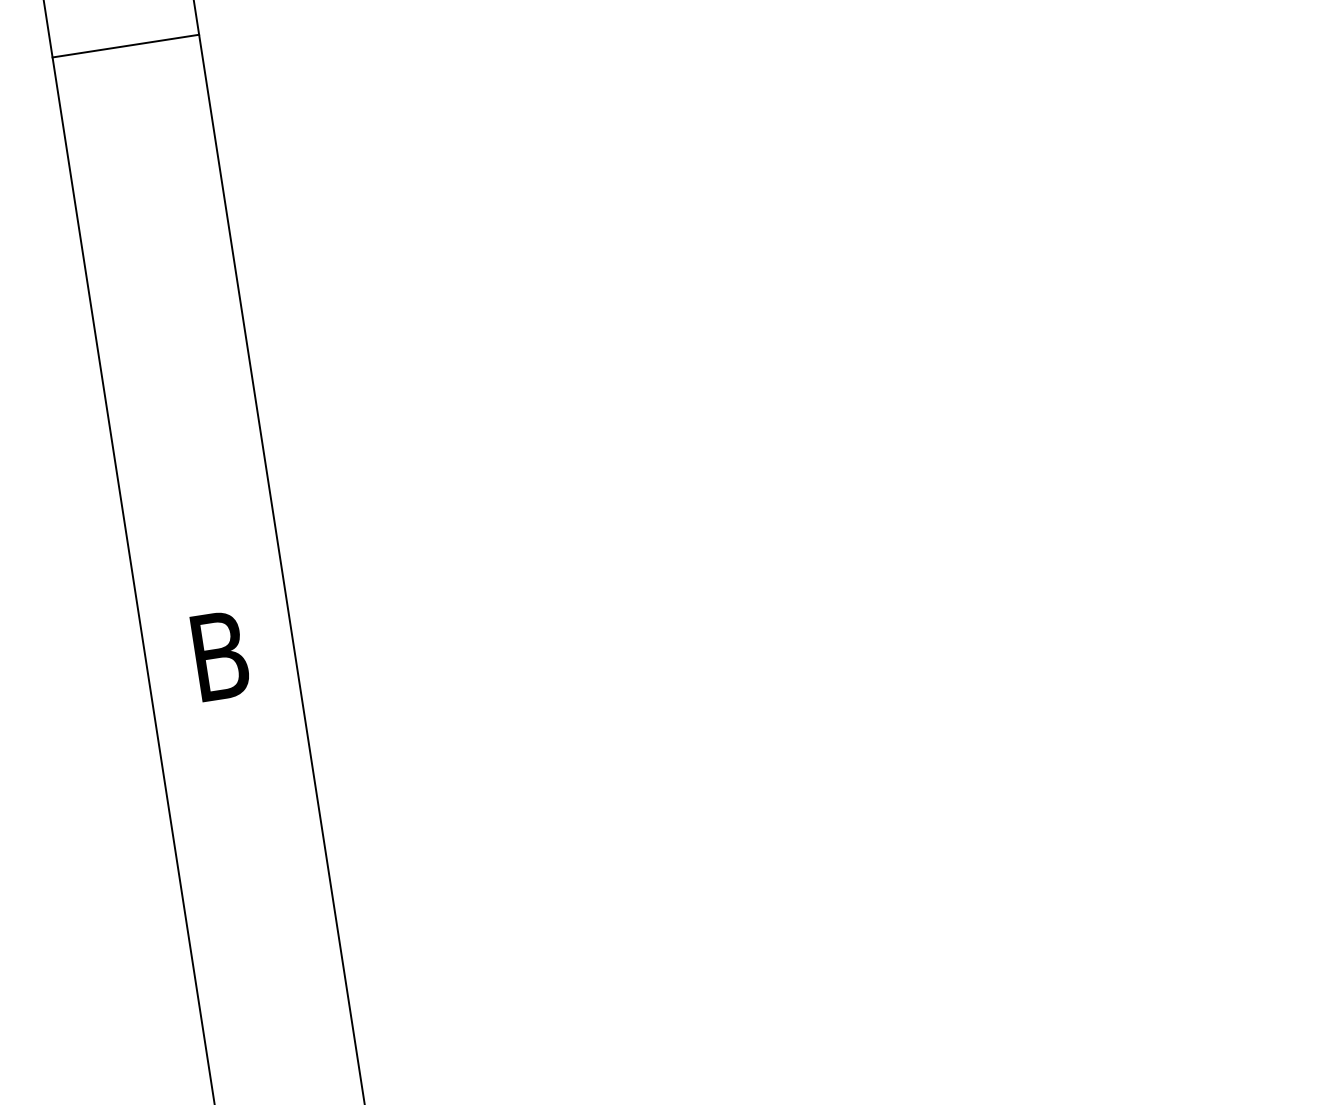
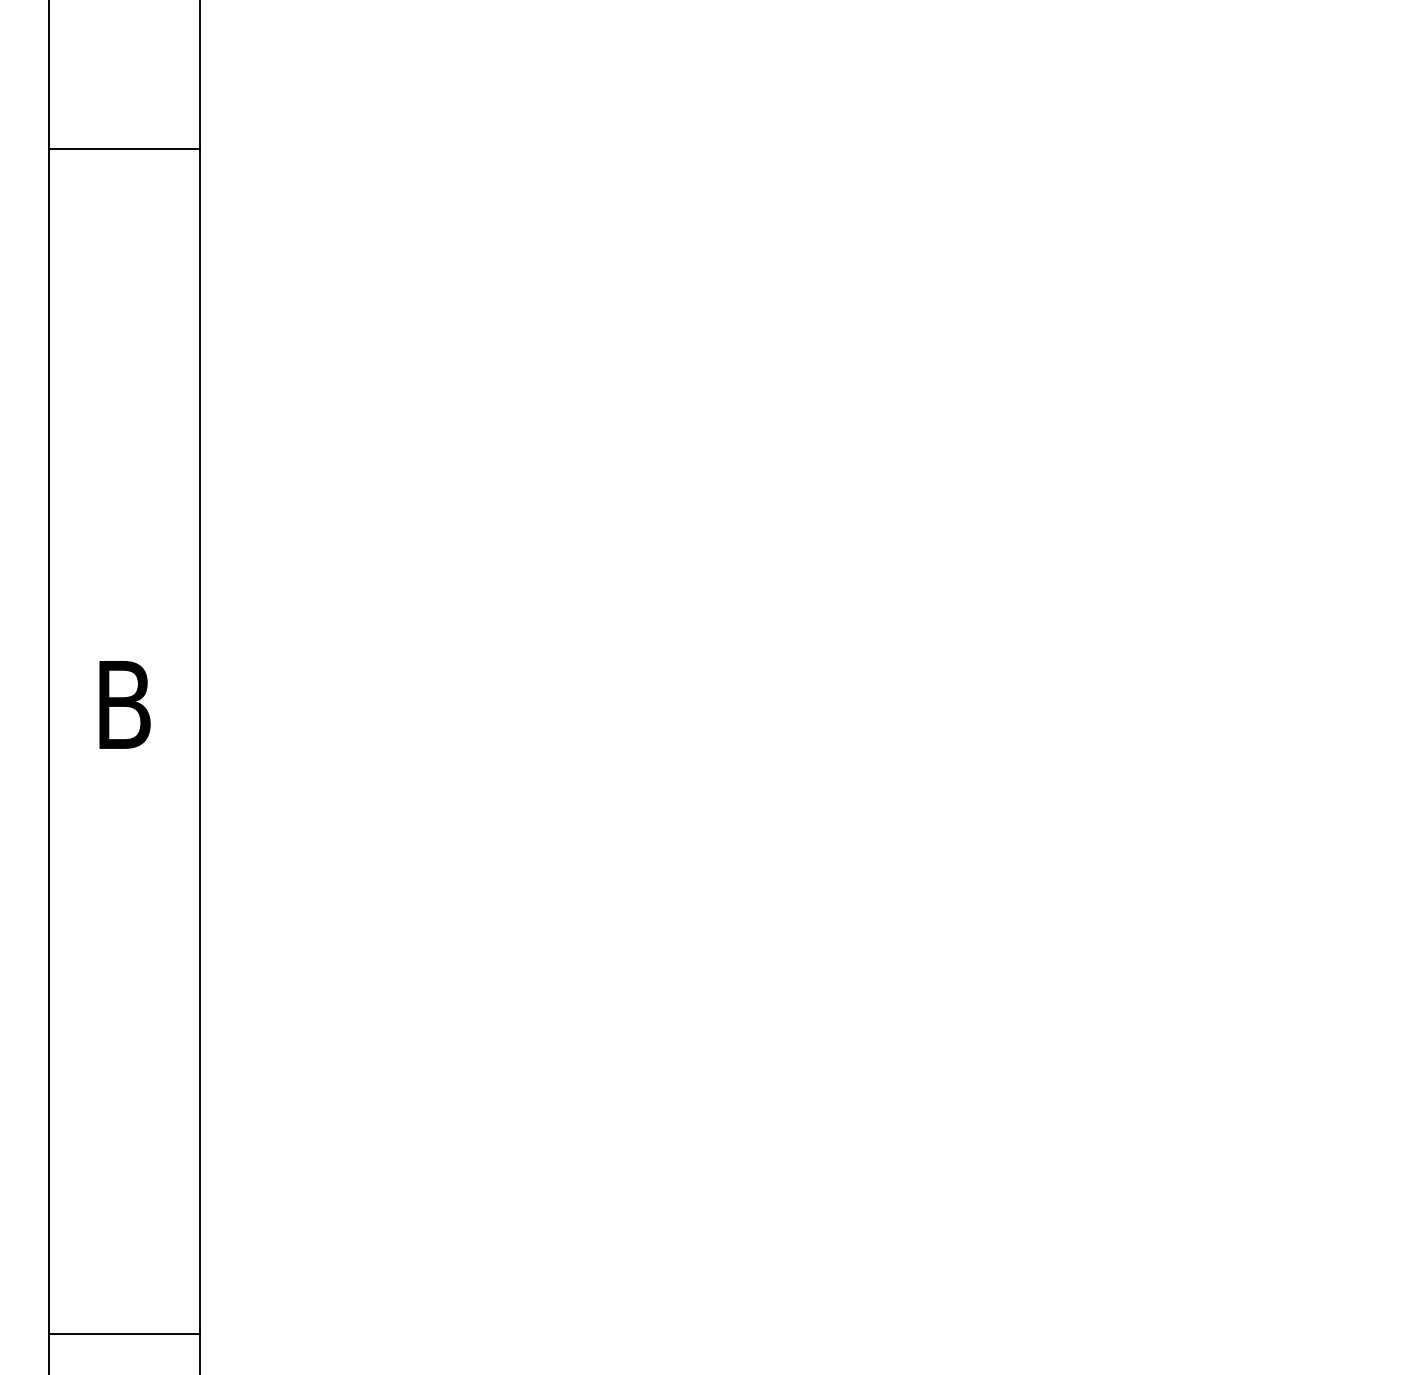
line: (125, 46) -> (124, 148), moved

